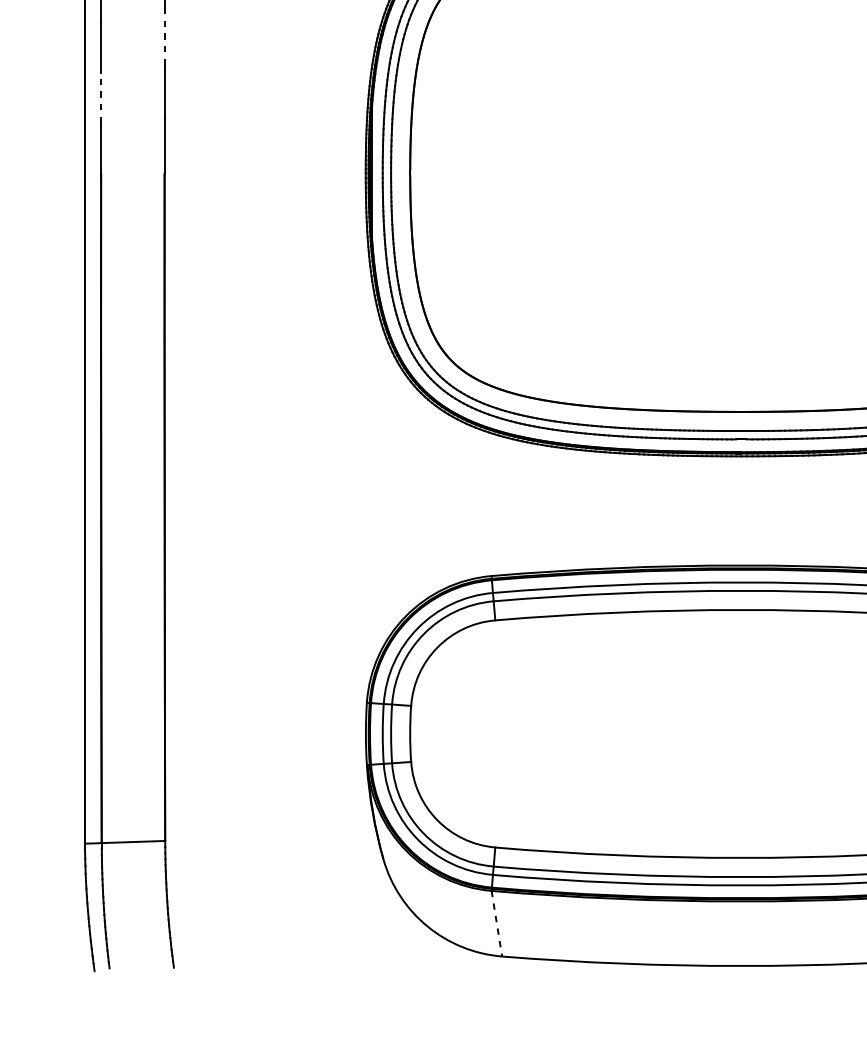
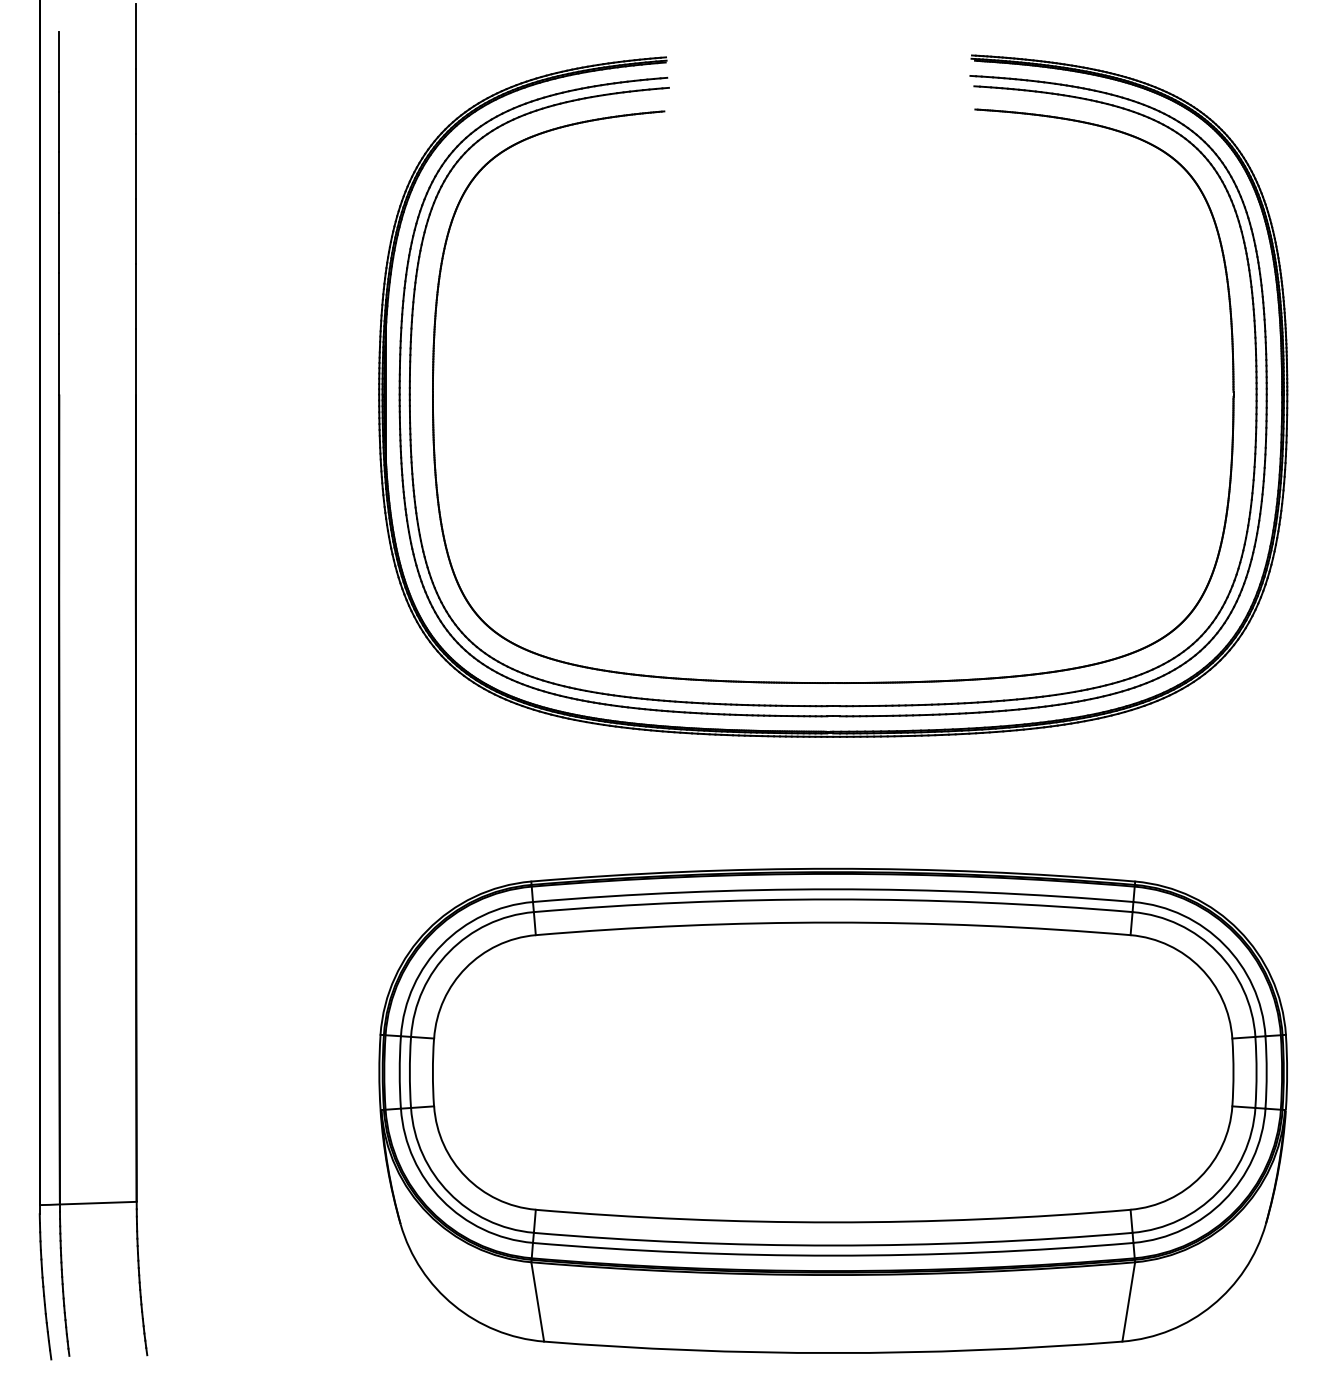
line: (164, 38) -> (135, 231), dashed -> solid
line: (101, 97) -> (59, 302), dashed -> solid
line: (496, 924) -> (537, 1302), dashed -> solid

